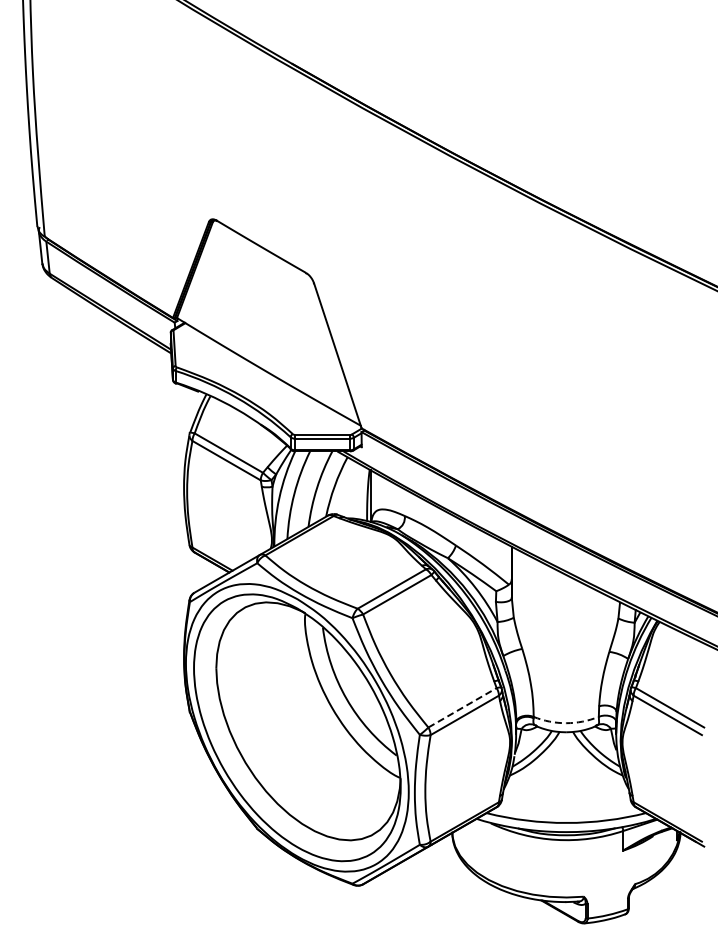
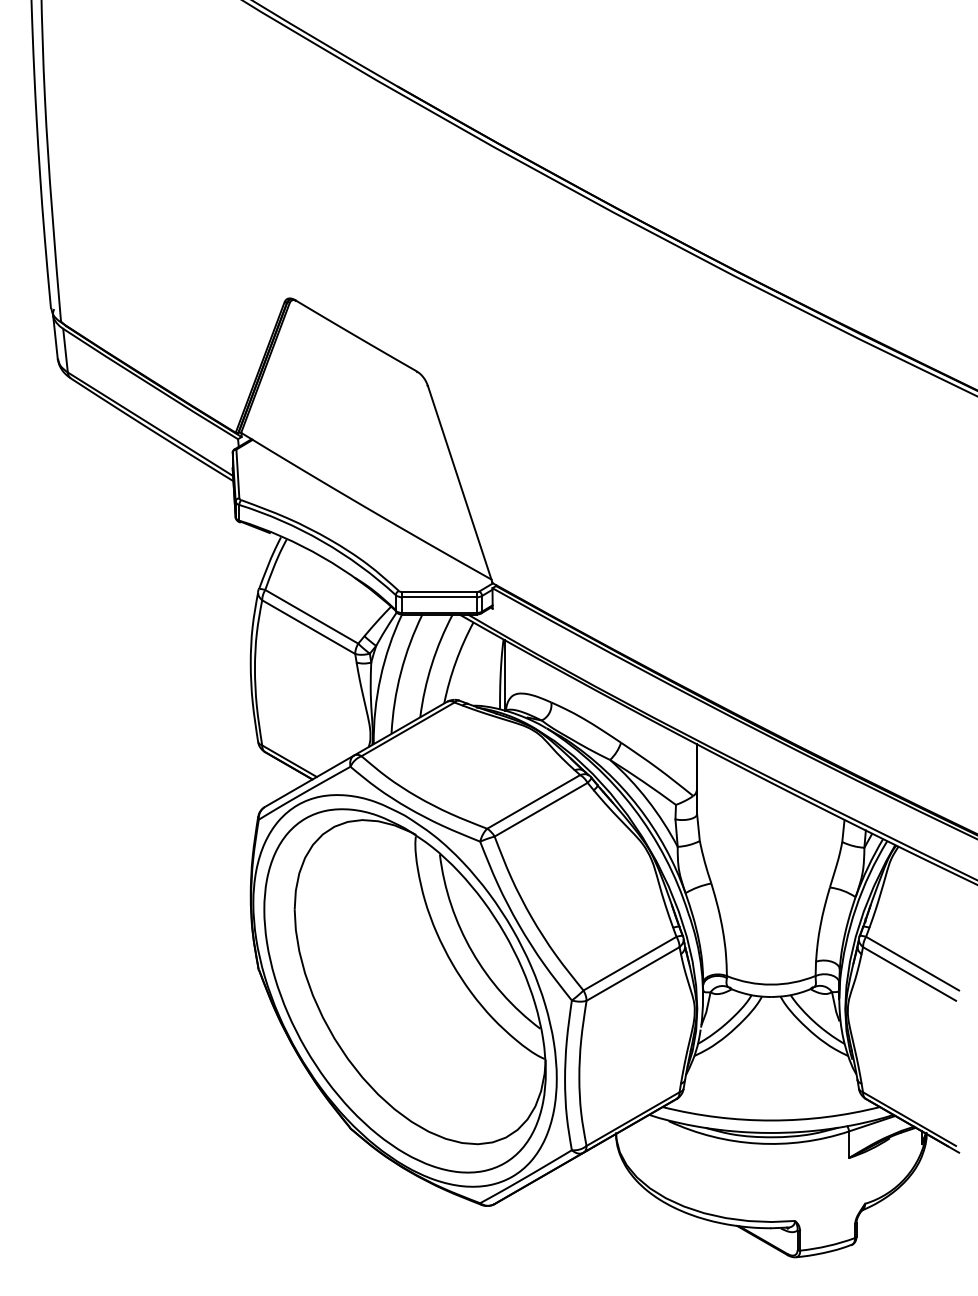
line: (462, 707) -> (629, 963), dashed -> solid
arc: (566, 723) -> (771, 985), dashed -> solid

